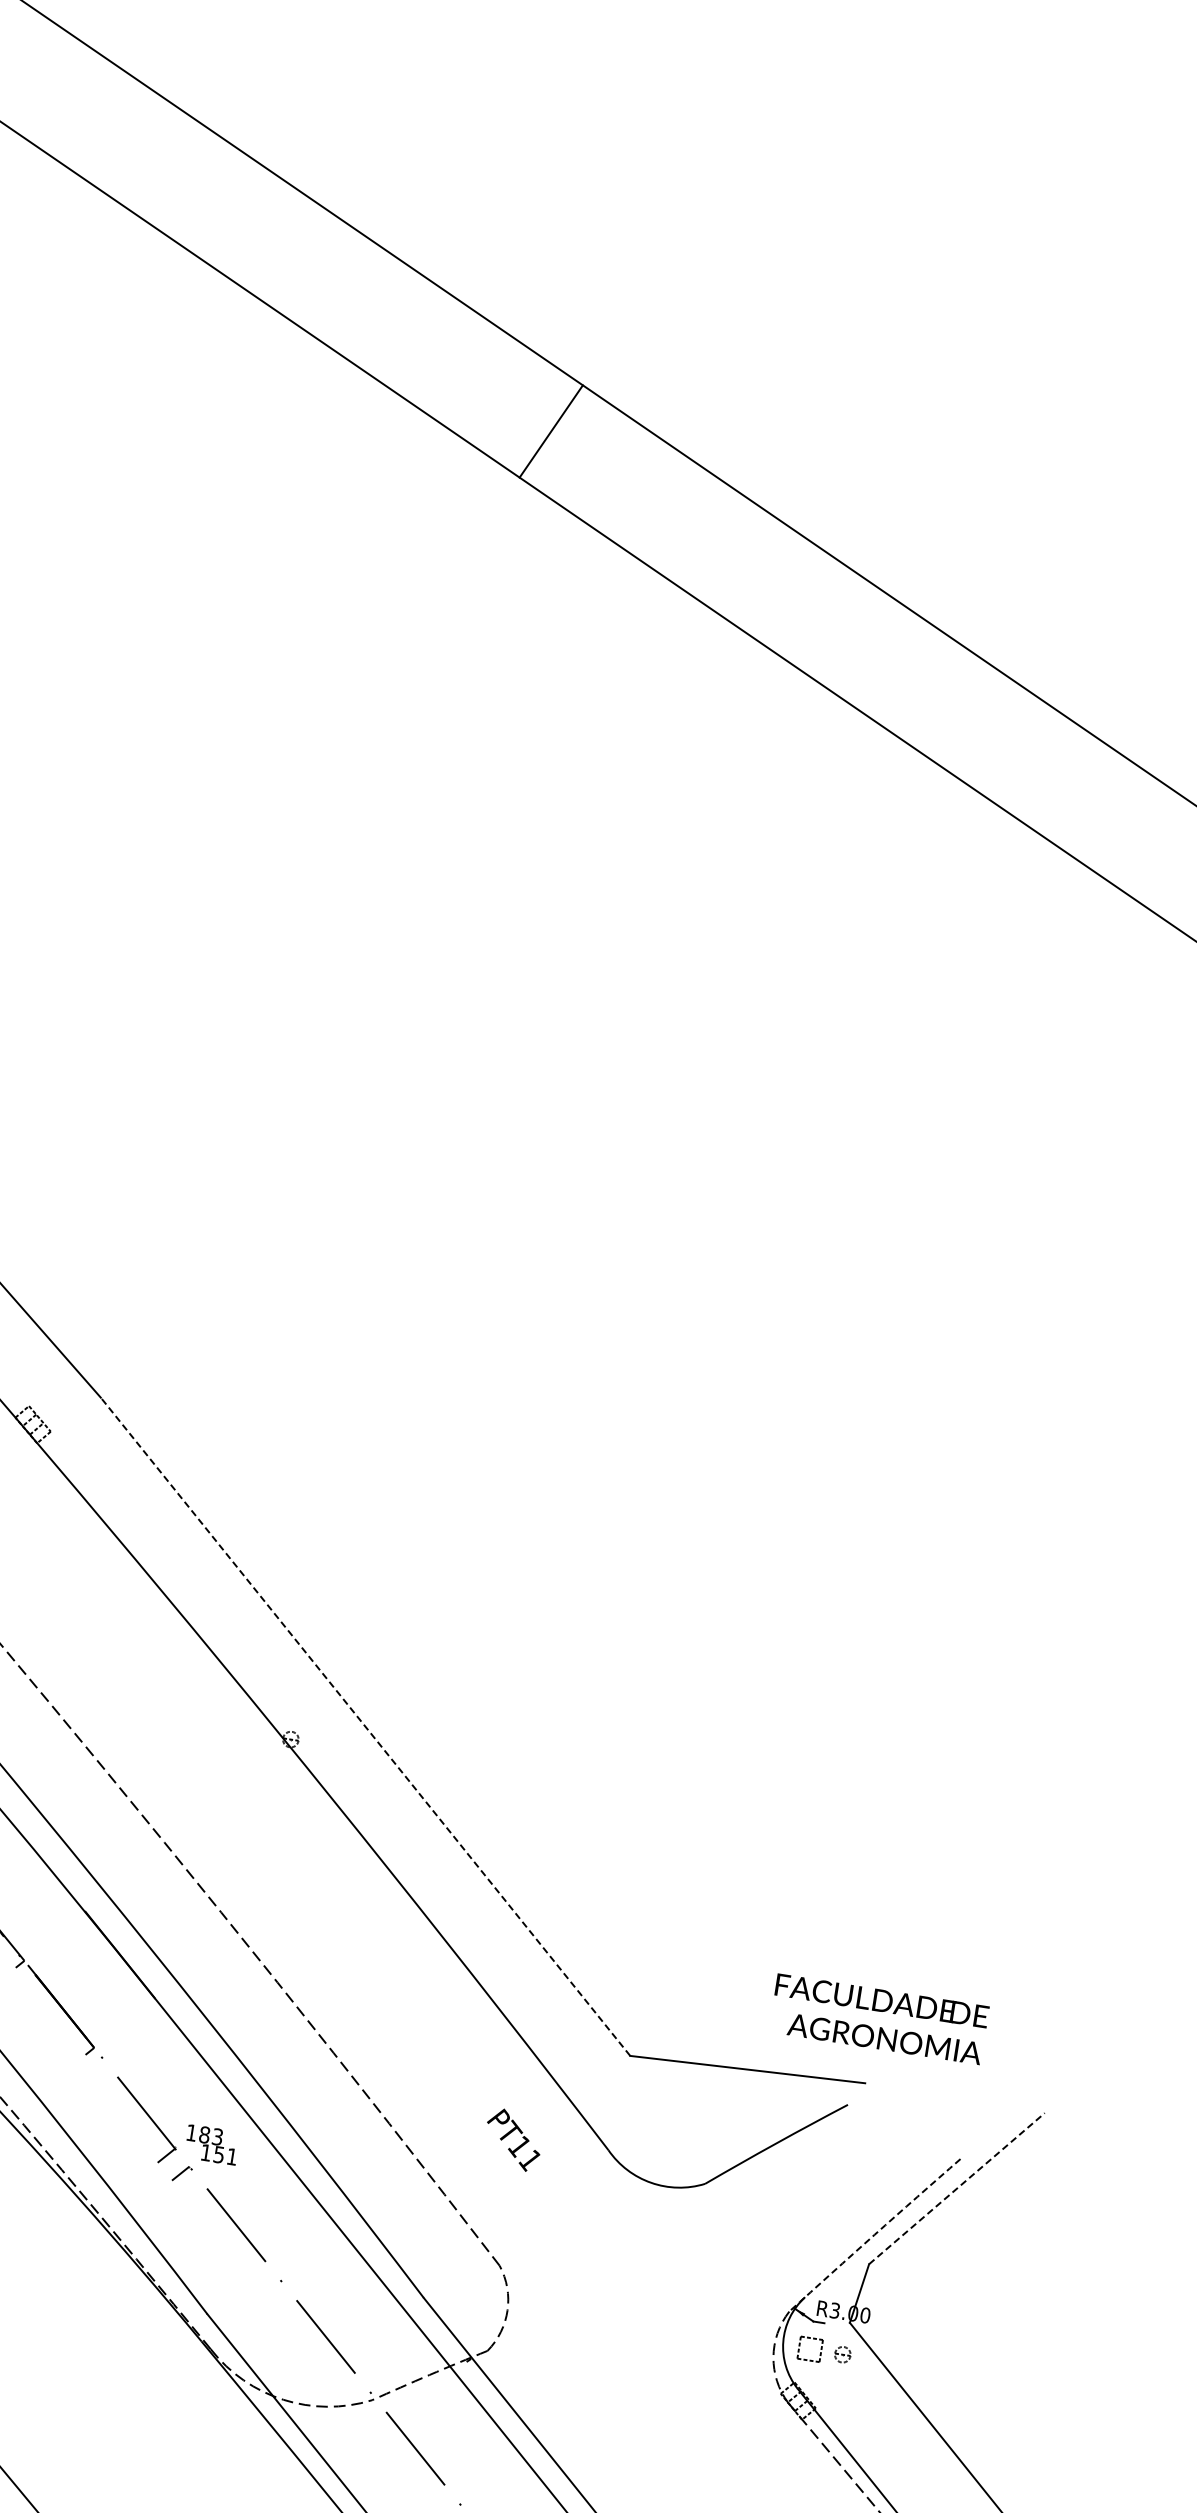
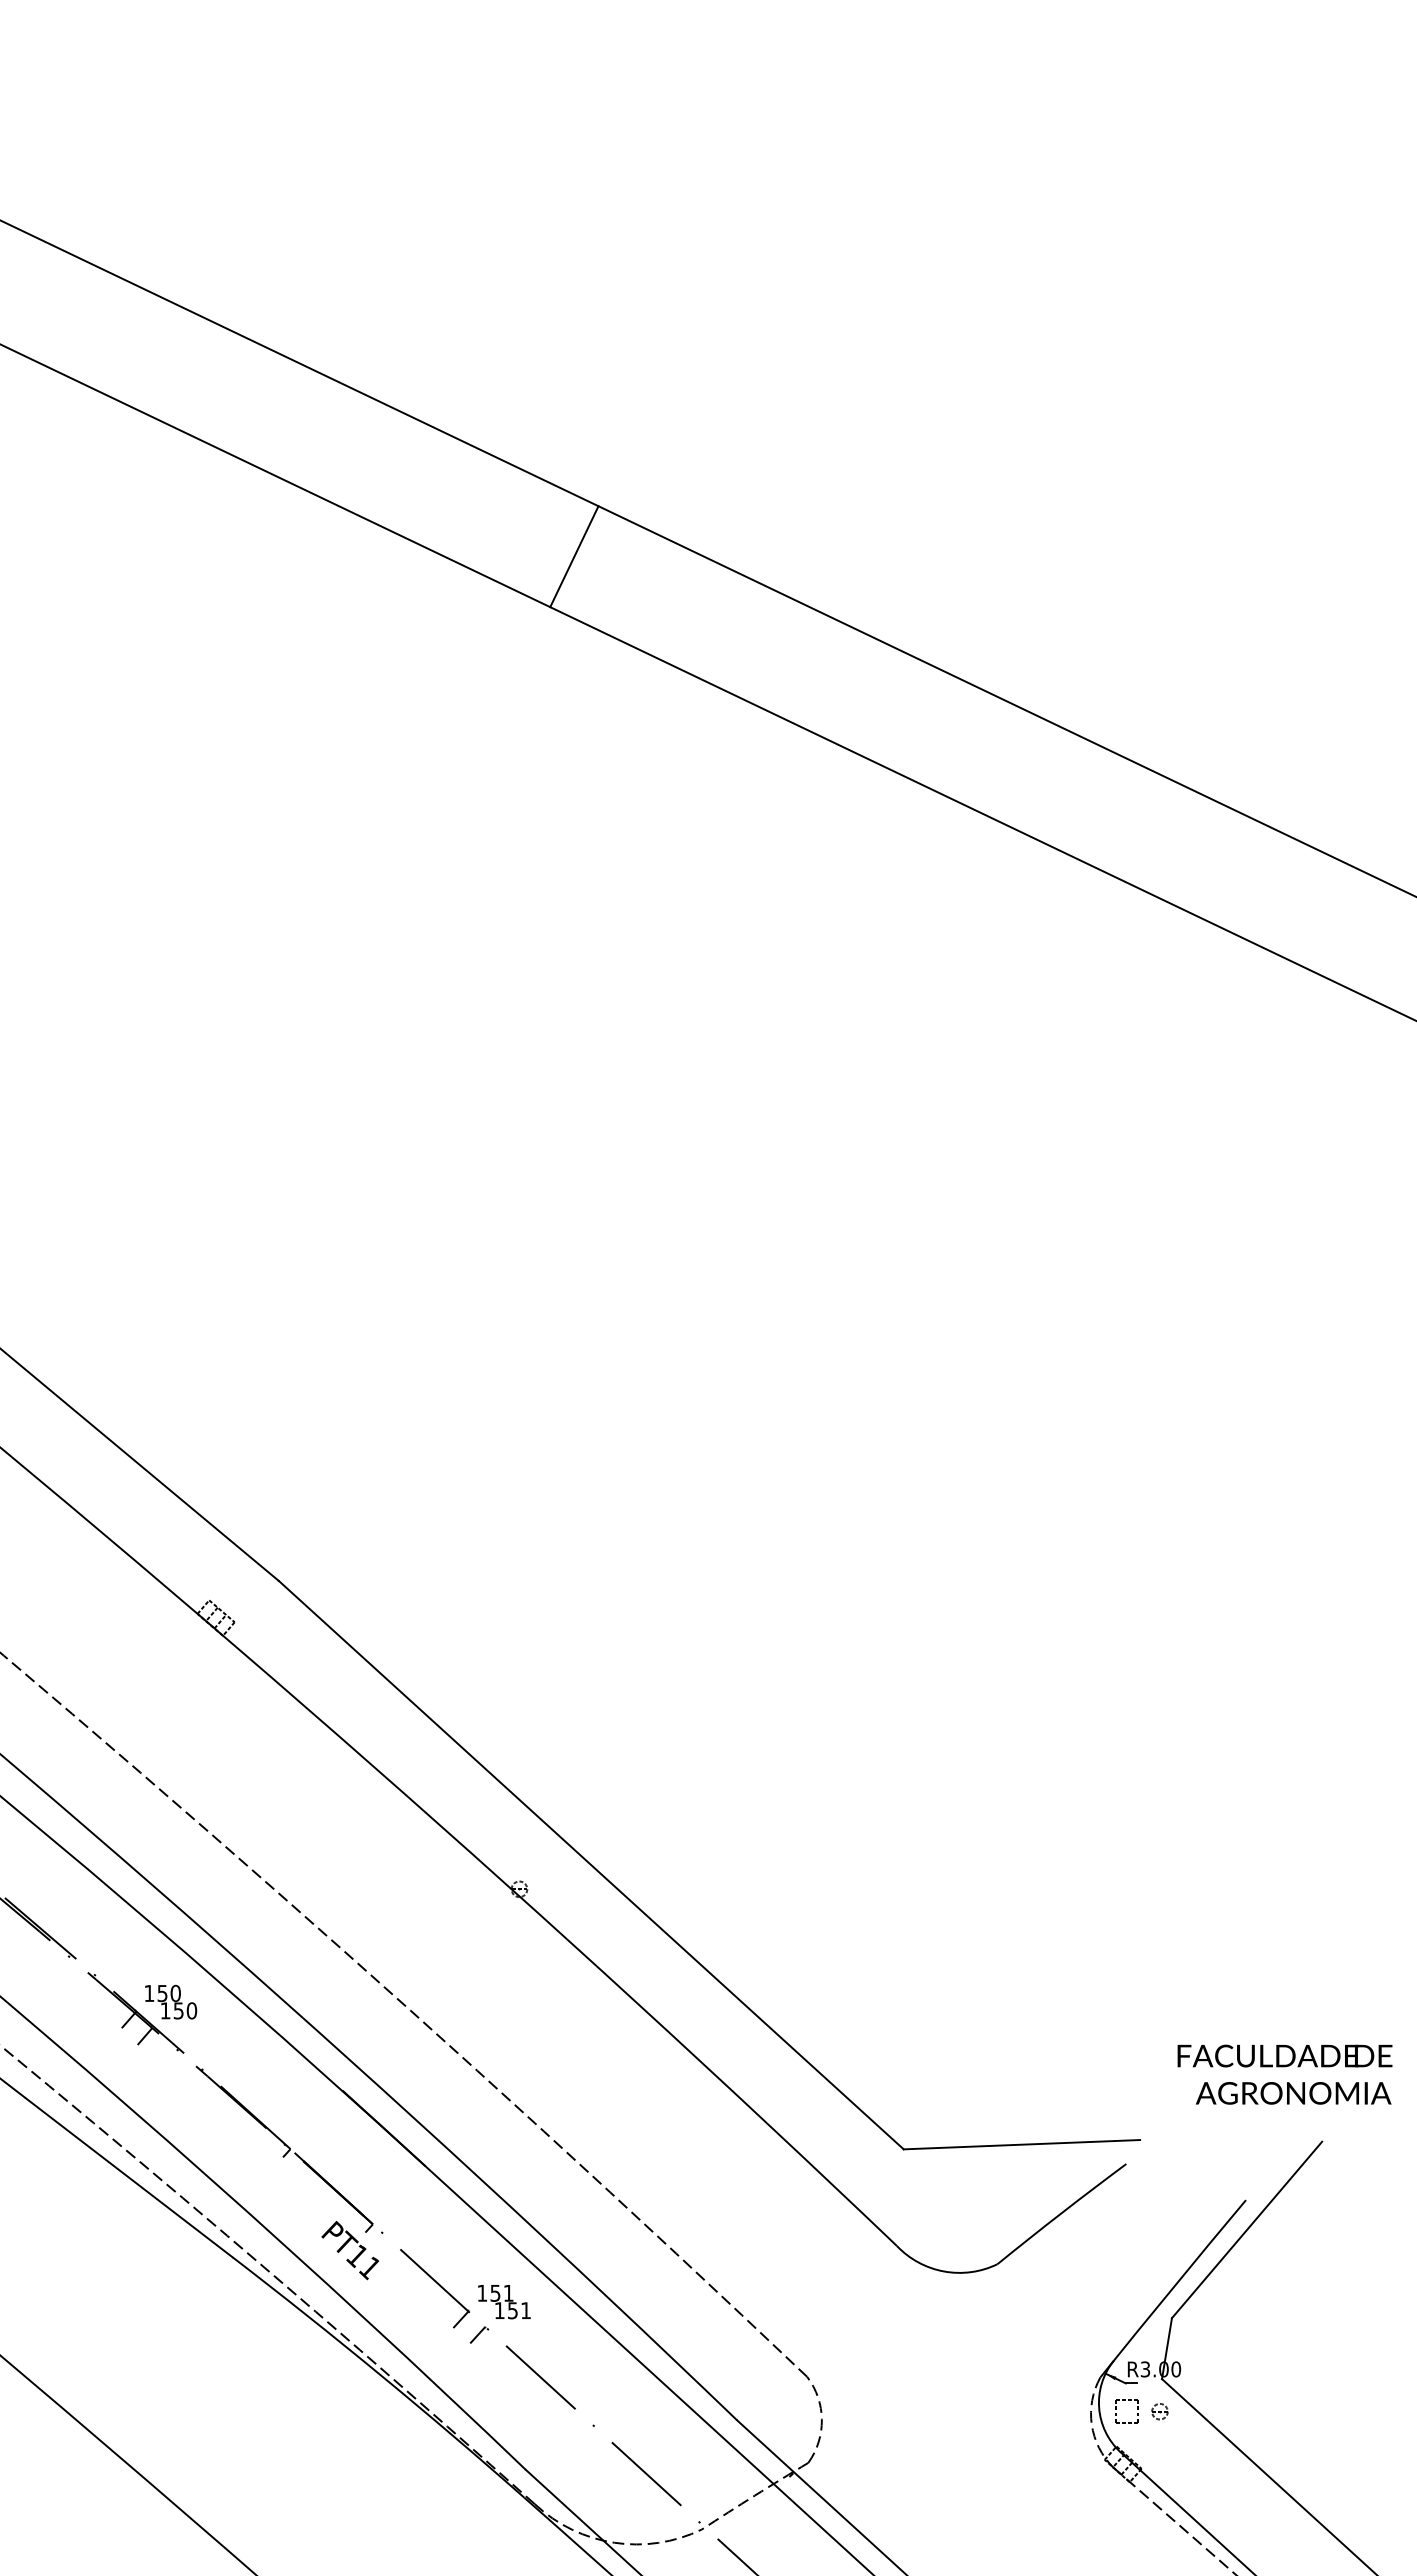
line: (364, 1726) -> (590, 1864), dashed -> solid
text: (878, 2019) -> (1284, 2074), moved
text: (210, 2135) -> (501, 2292), 183 -> 151
text: (513, 2140) -> (350, 2250), moved
line: (957, 2188) -> (1247, 2229), dashed -> solid
arc: (874, 2234) -> (1172, 2288), dashed -> solid

